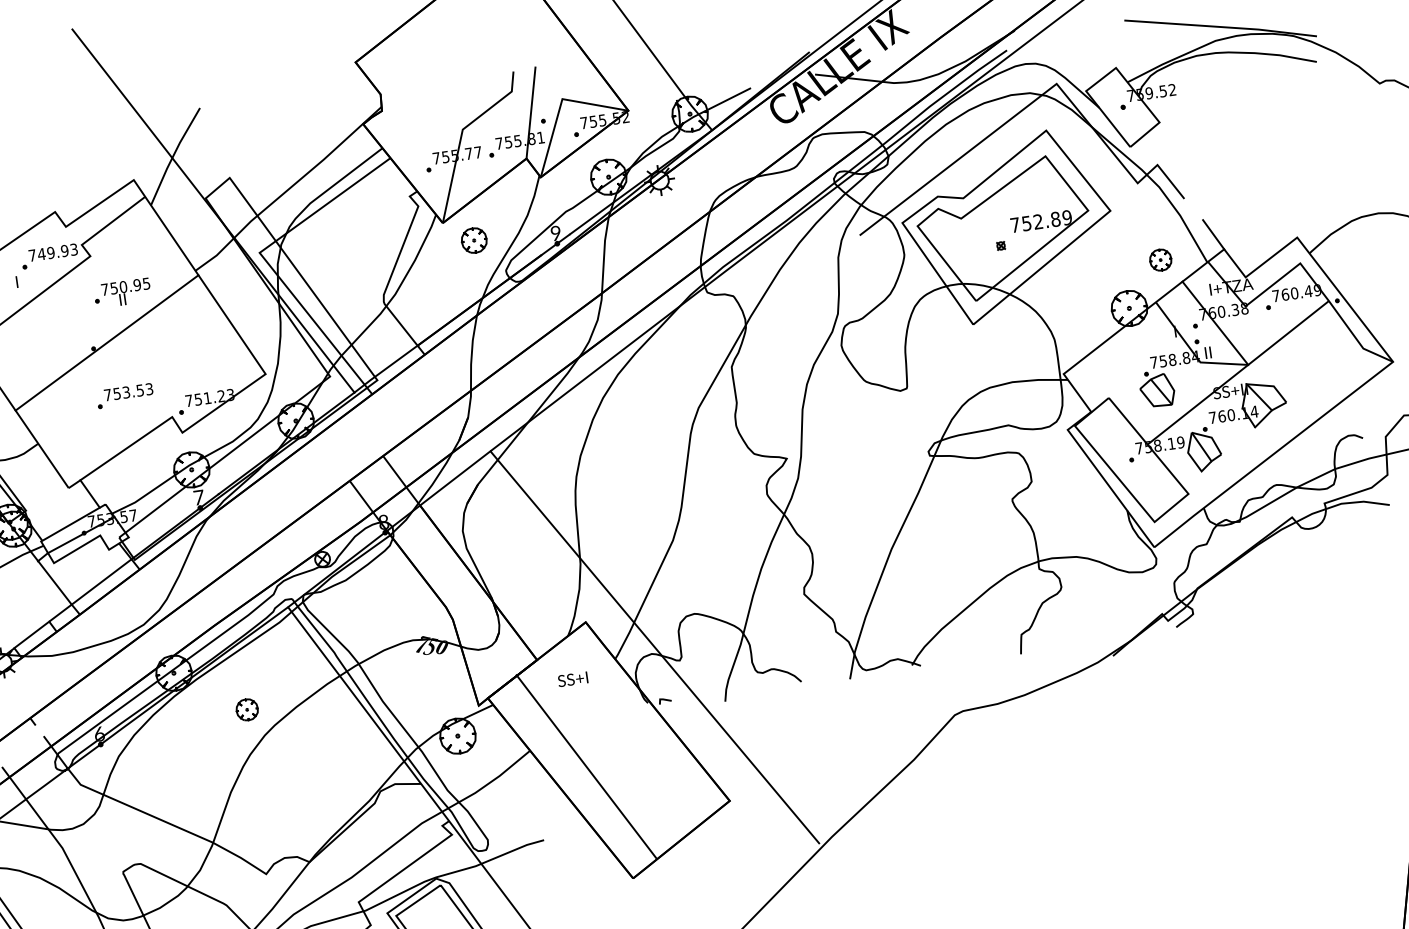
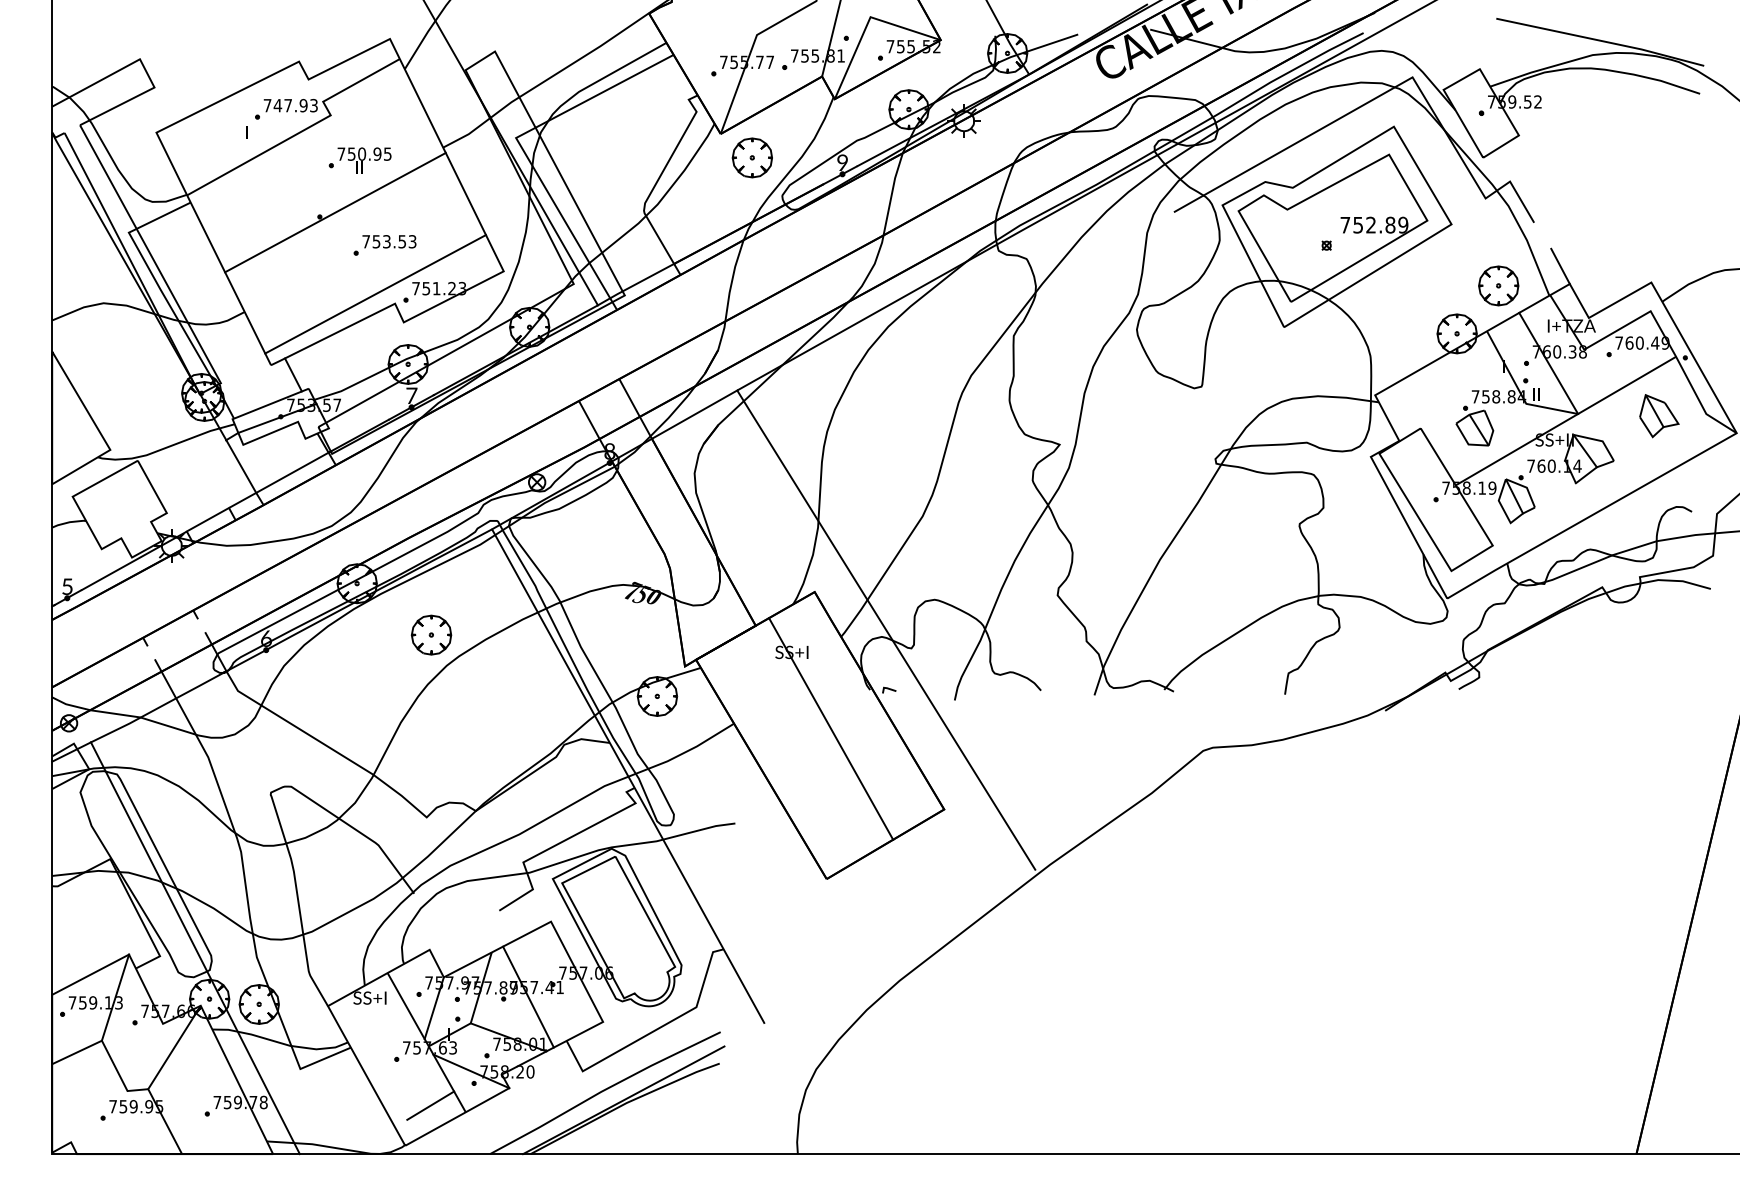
part: (473, 240) -> (751, 157), size x1.43
text: (51, 252) -> (288, 105), 749.93 -> 747.93
part: (1160, 259) -> (1498, 285), size x1.67
part: (1321, 356) -> (1659, 416), added
part: (124, 396) -> (384, 245), moved
line: (153, 411) -> (375, 294), added
part: (247, 709) -> (431, 634), size x1.67
line: (586, 766) -> (831, 728), moved

